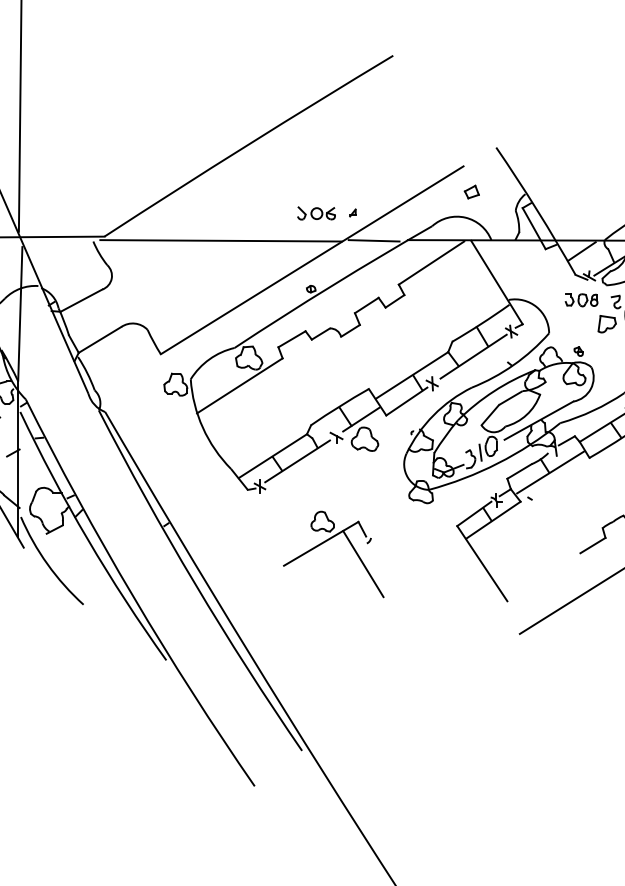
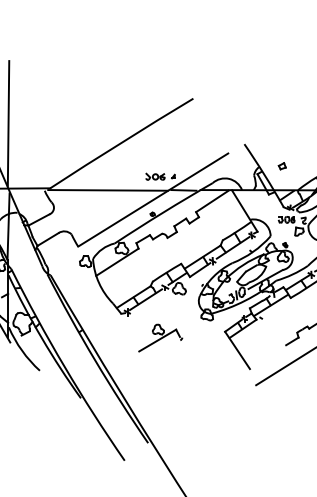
part: (470, 192) -> (281, 166), moved
line: (363, 563) -> (178, 350), removed

